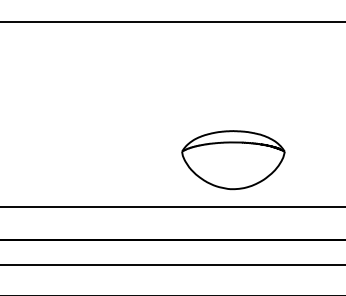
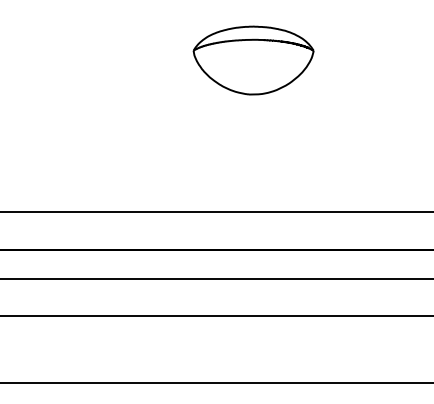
part: (233, 160) -> (253, 60), moved

